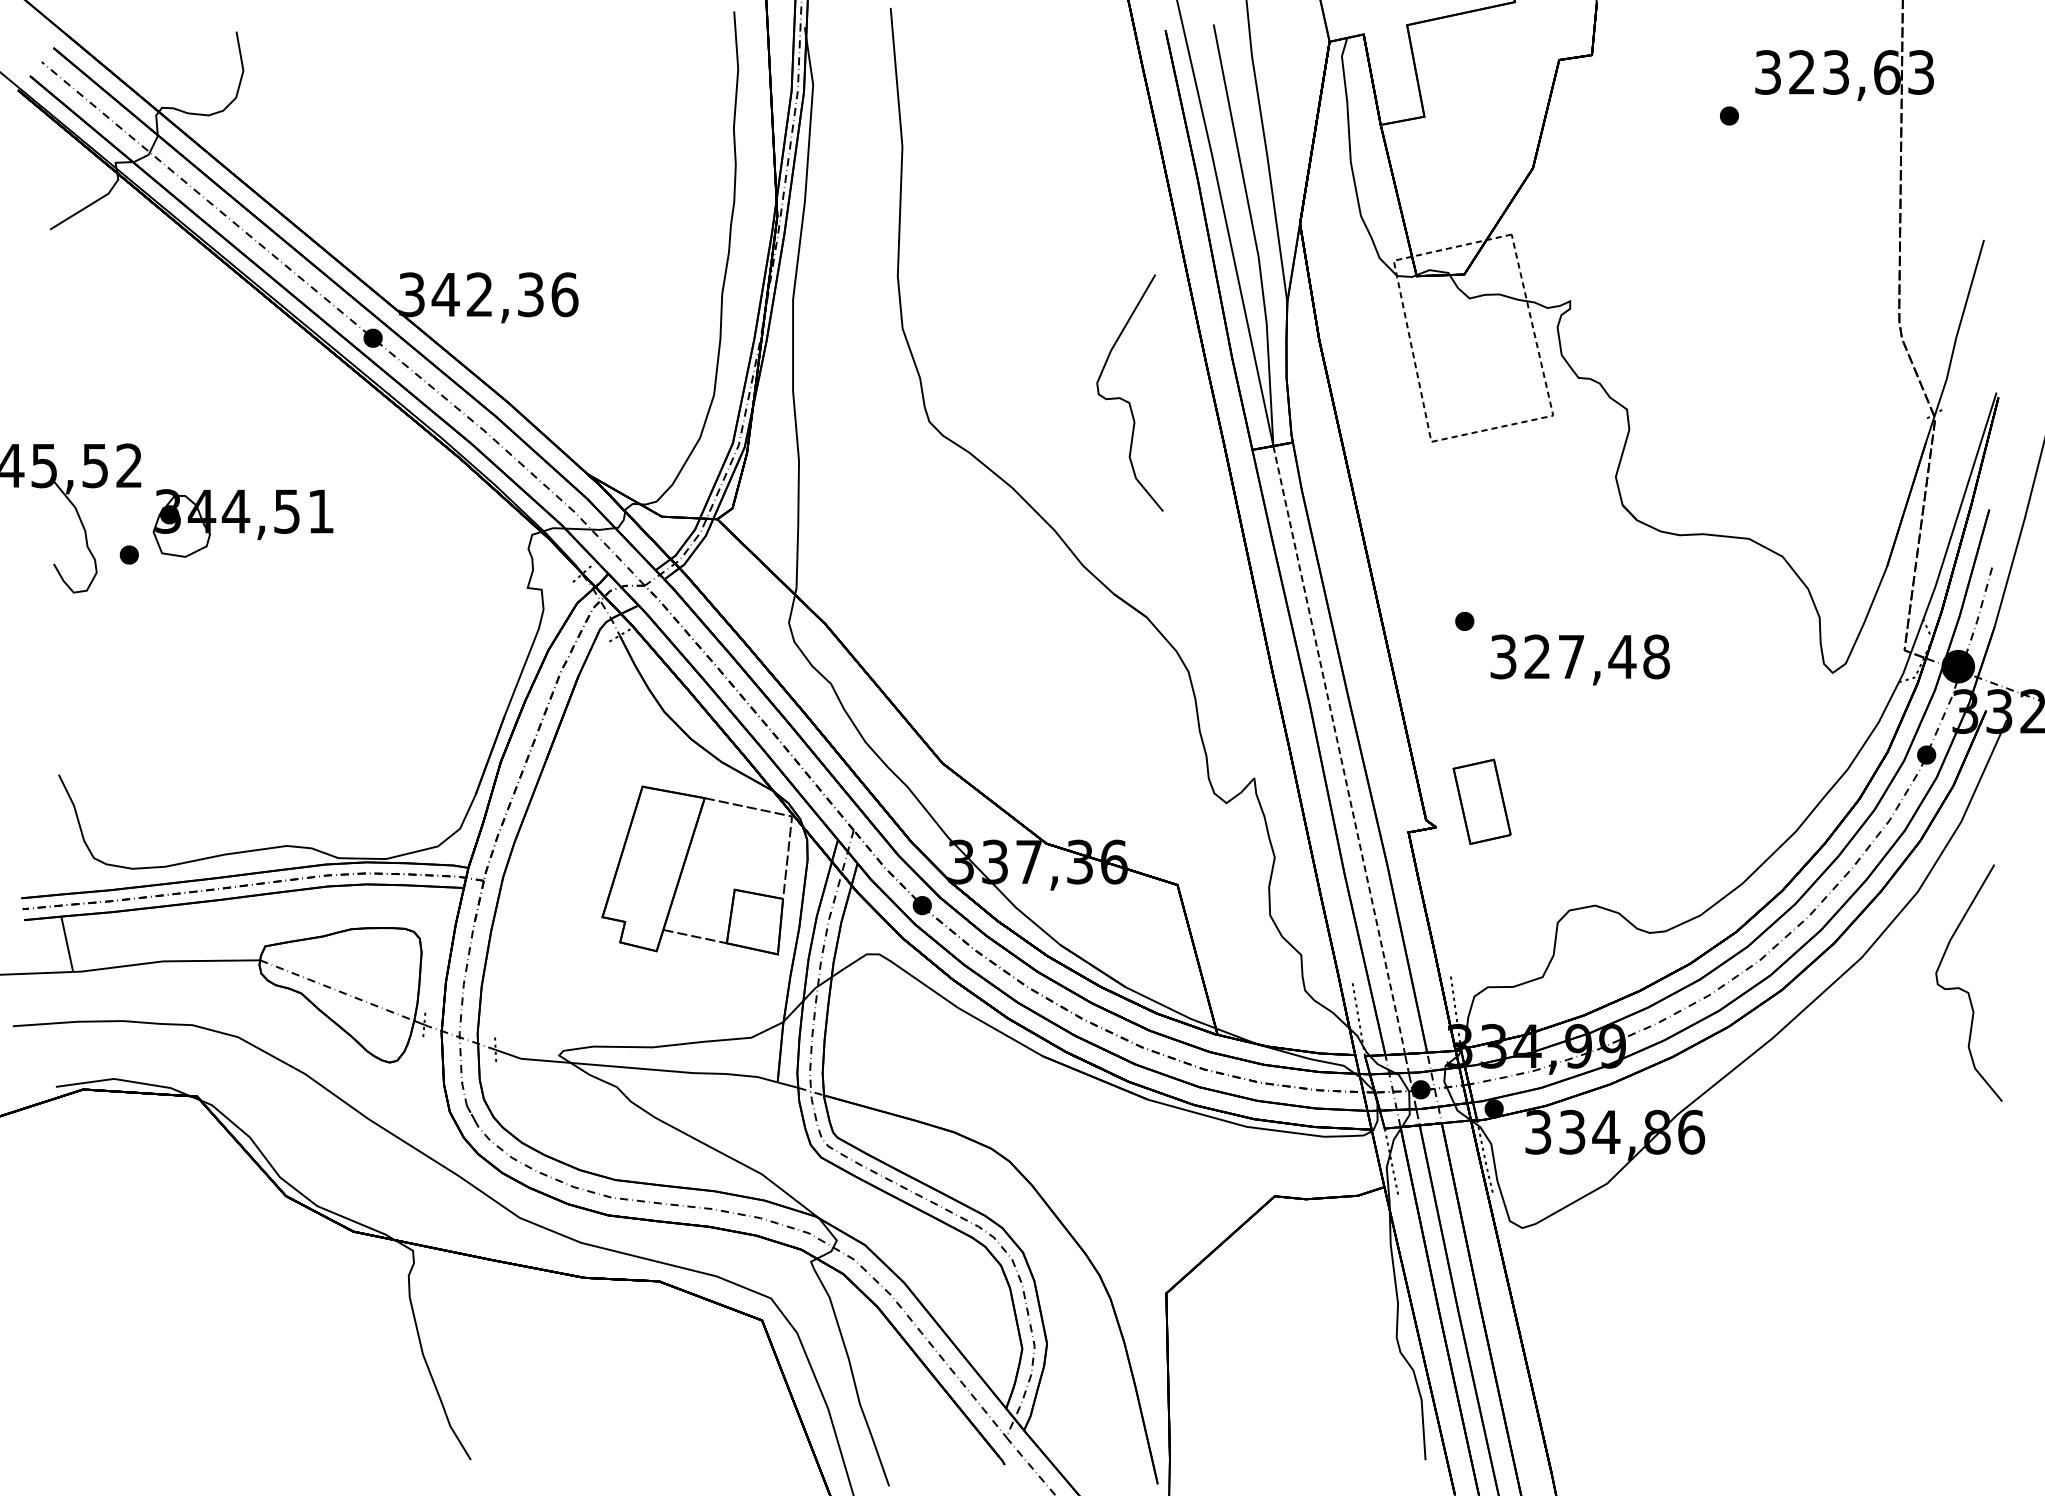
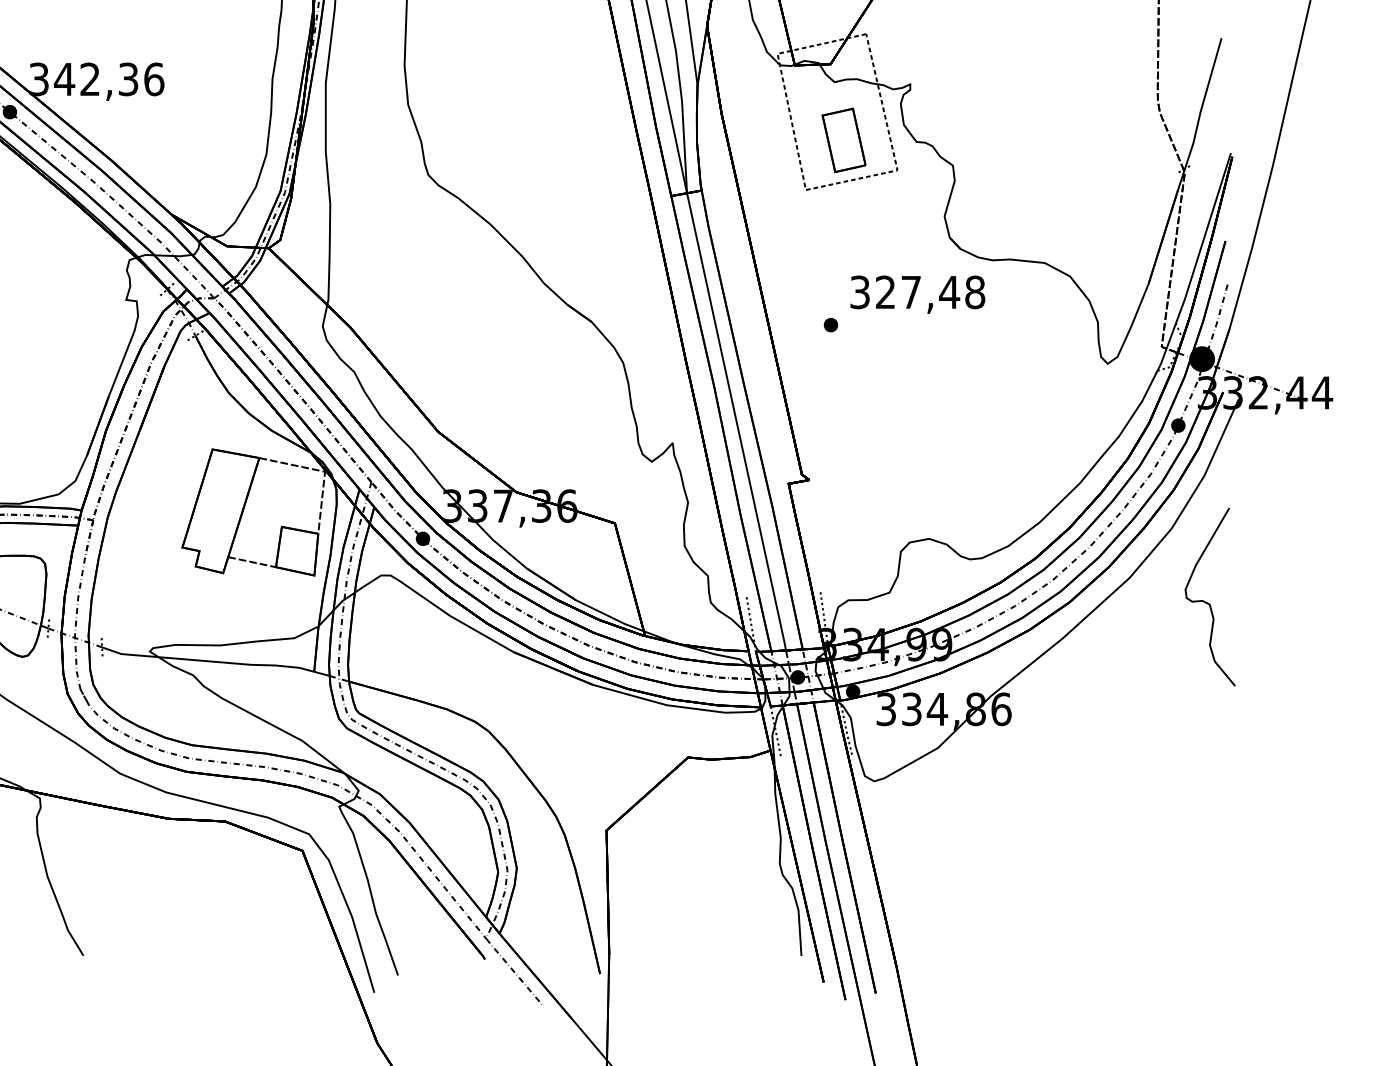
curve: (1126, 400) -> (576, 158), removed
text: (1579, 659) -> (917, 294), moved
line: (1339, 750) -> (736, 422), dashed -> solid
part: (1481, 801) -> (843, 140), moved

